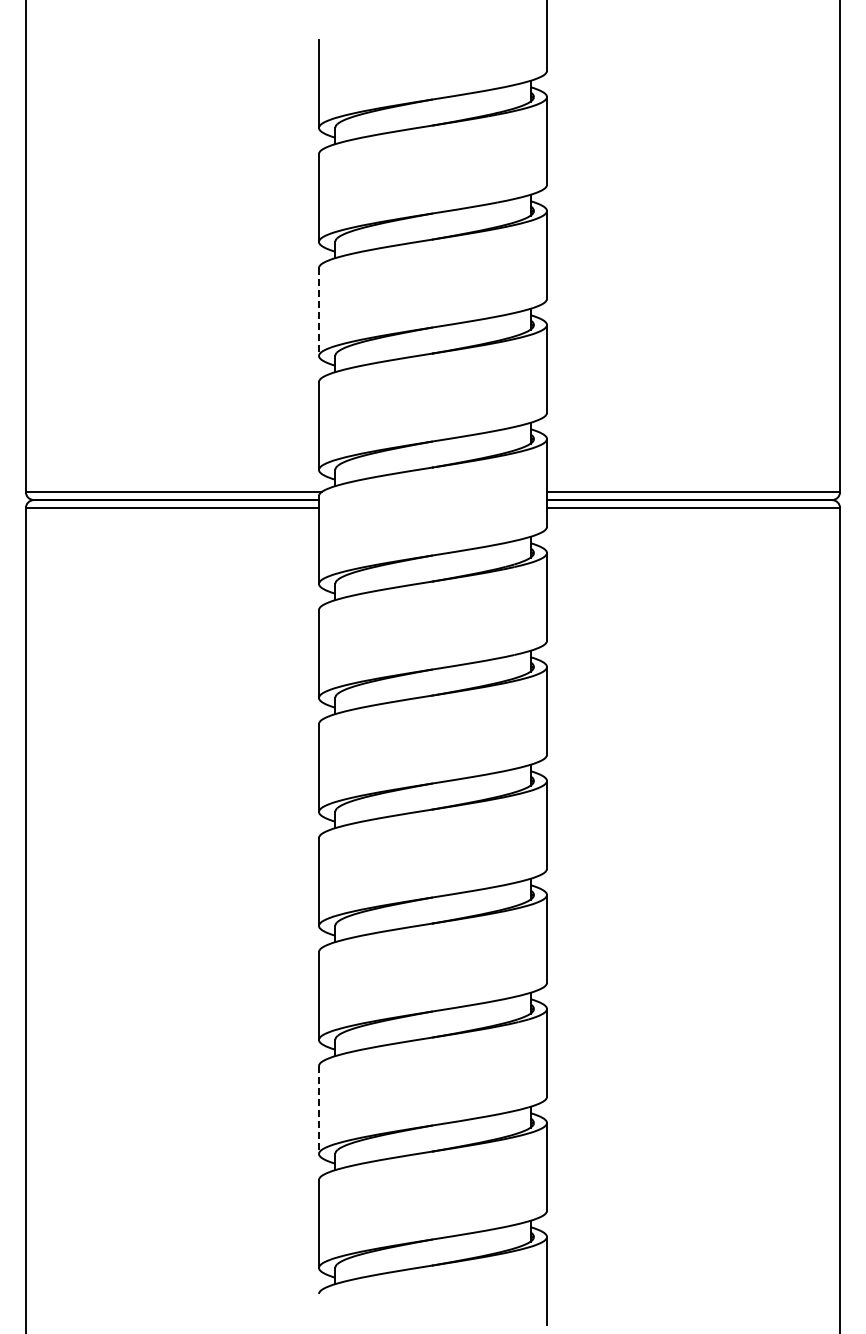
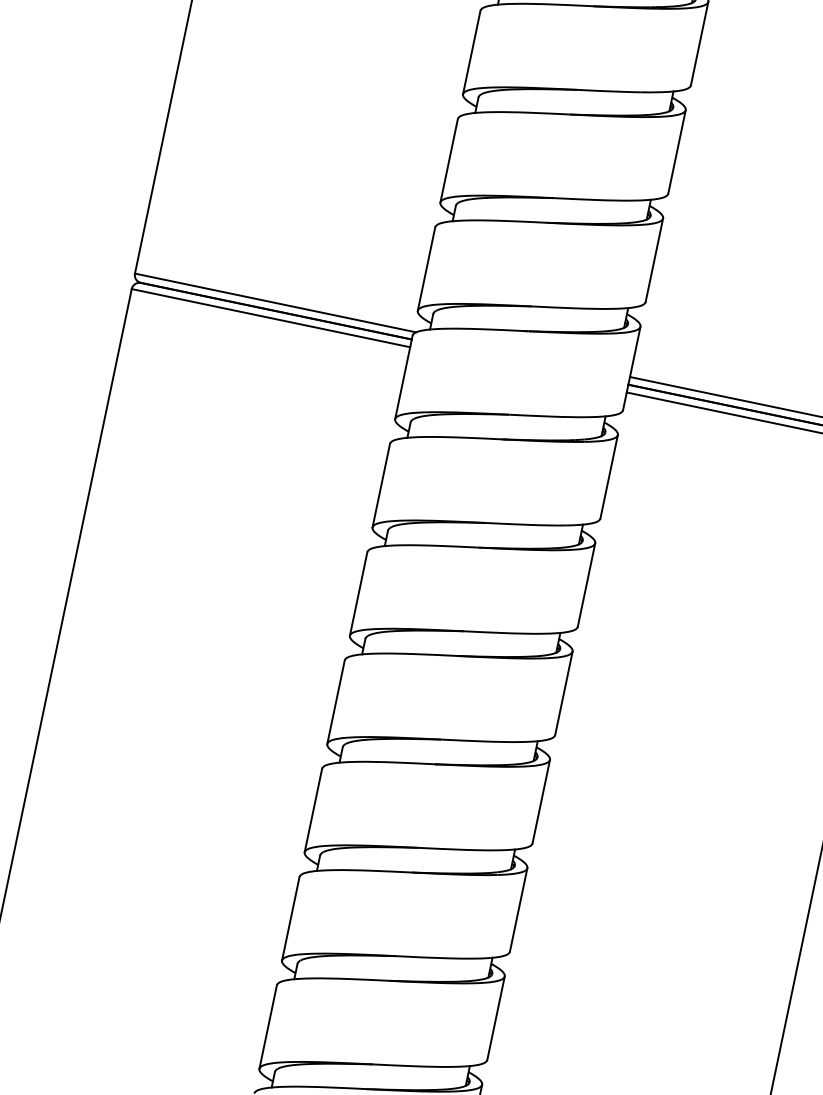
line: (319, 311) -> (449, 160), dashed -> solid
line: (319, 1109) -> (291, 918), dashed -> solid

